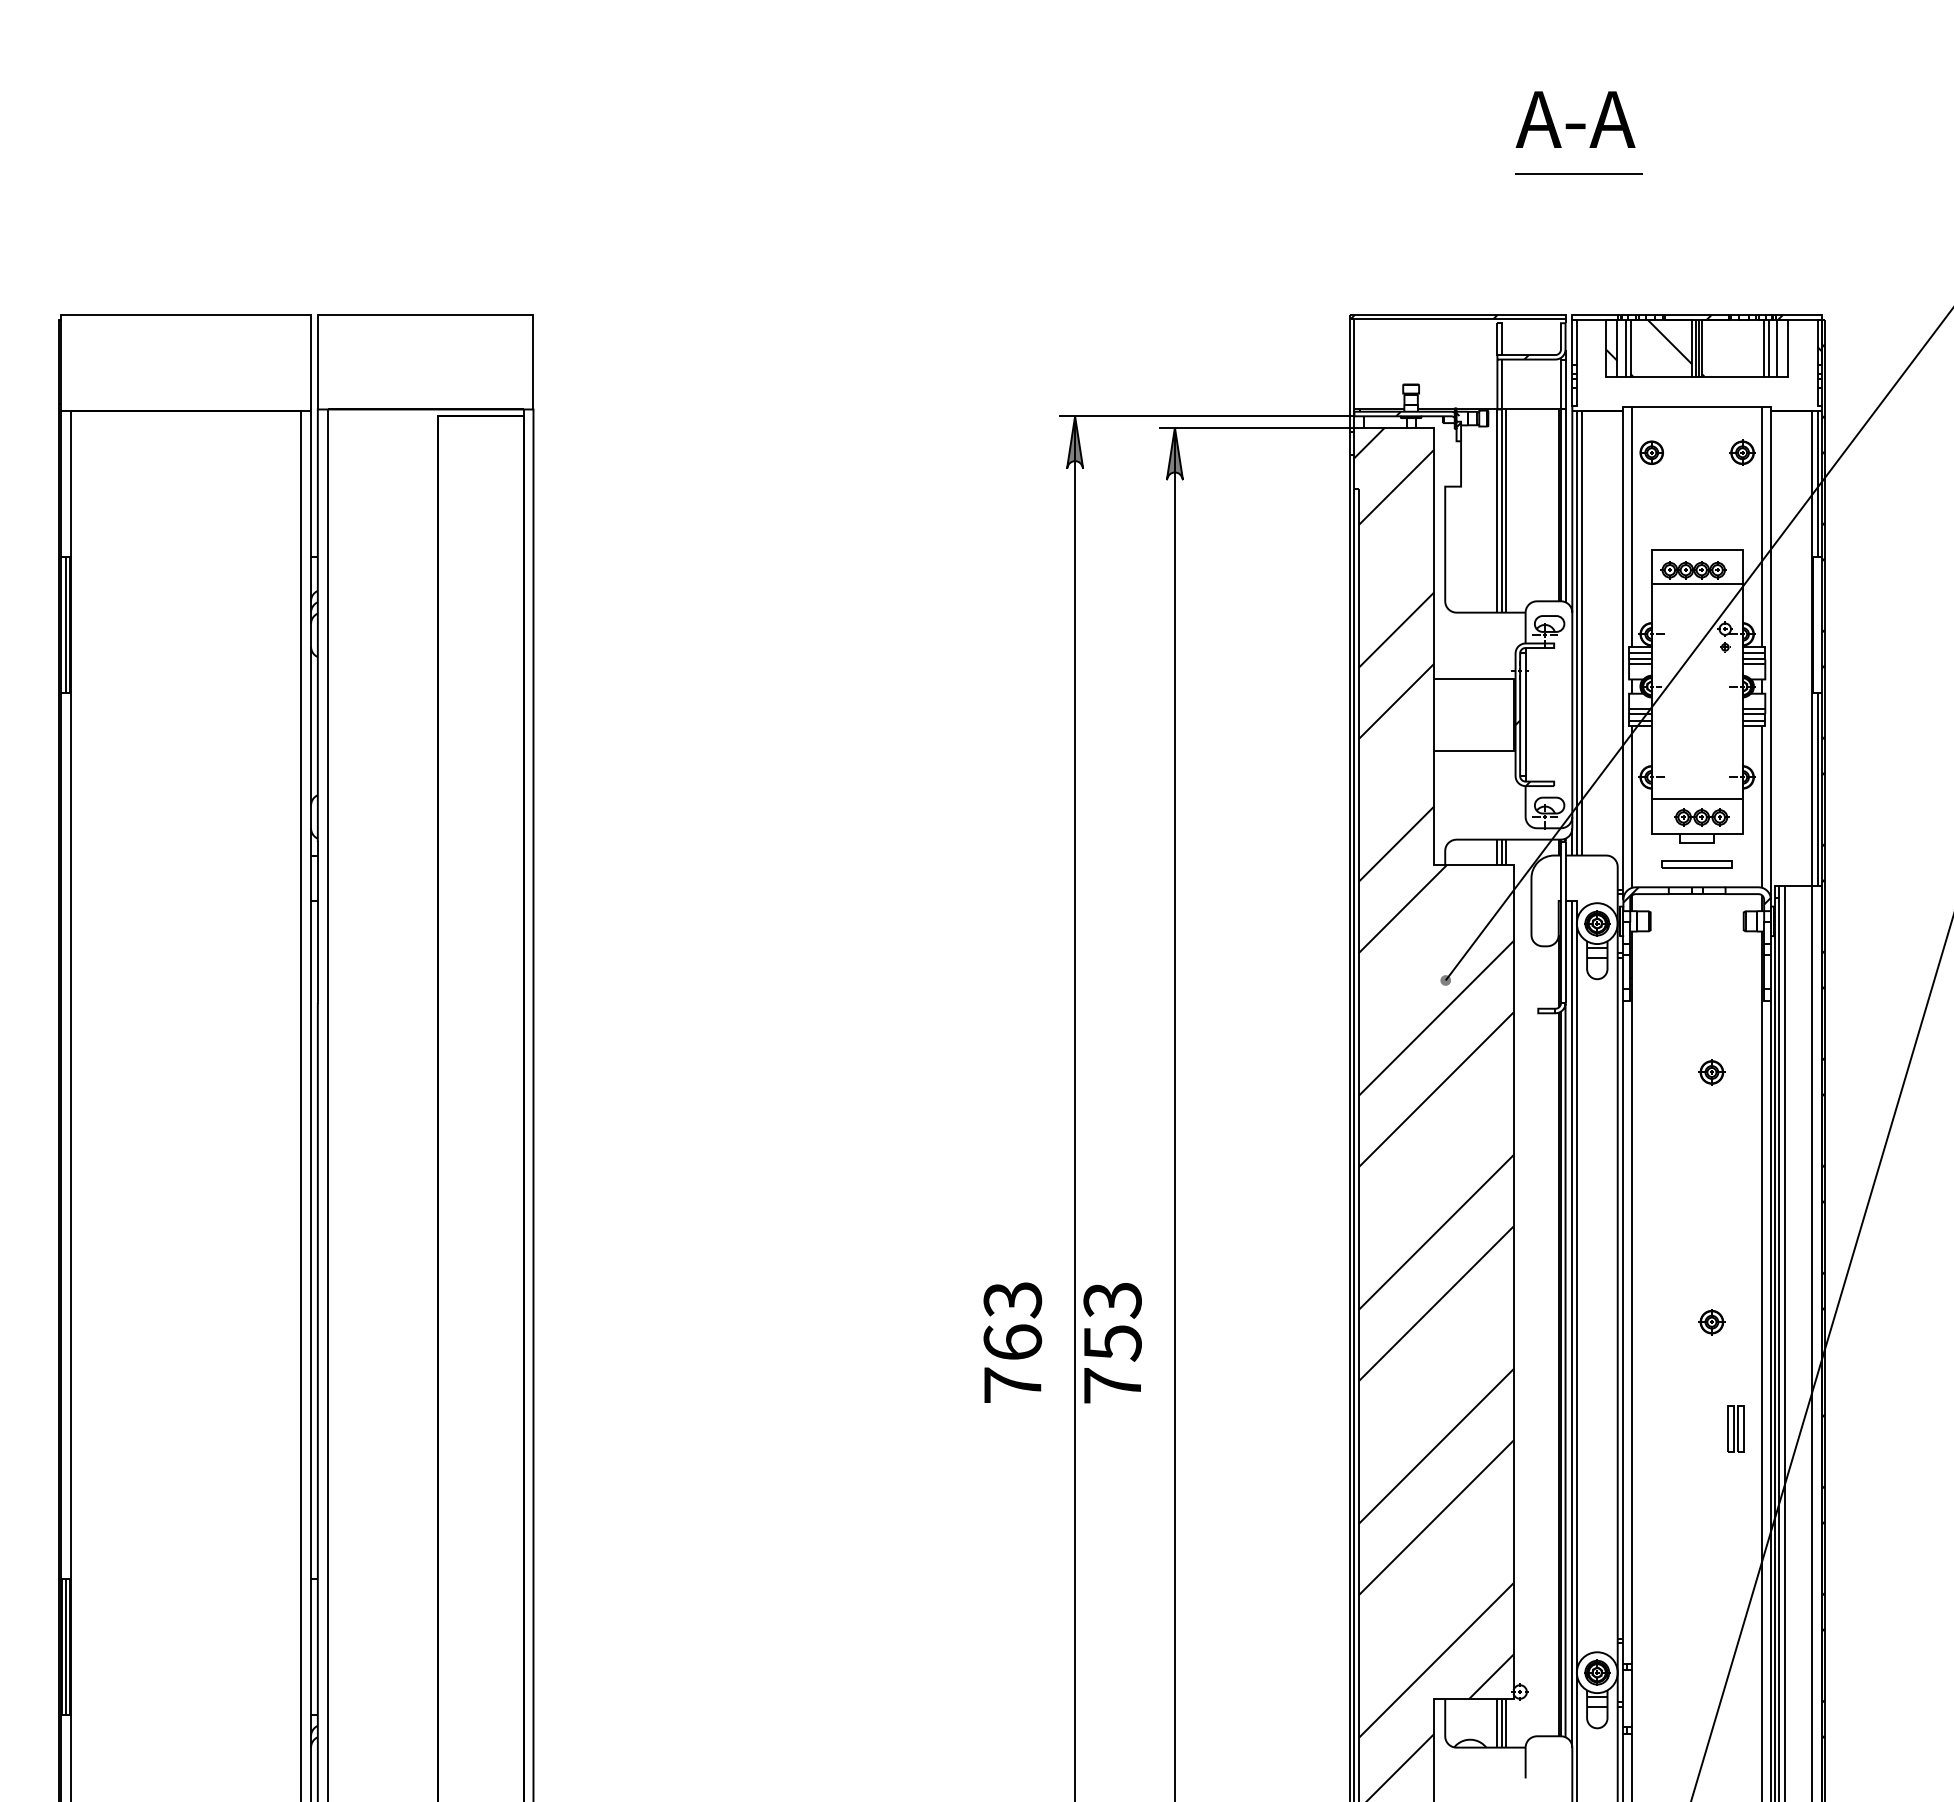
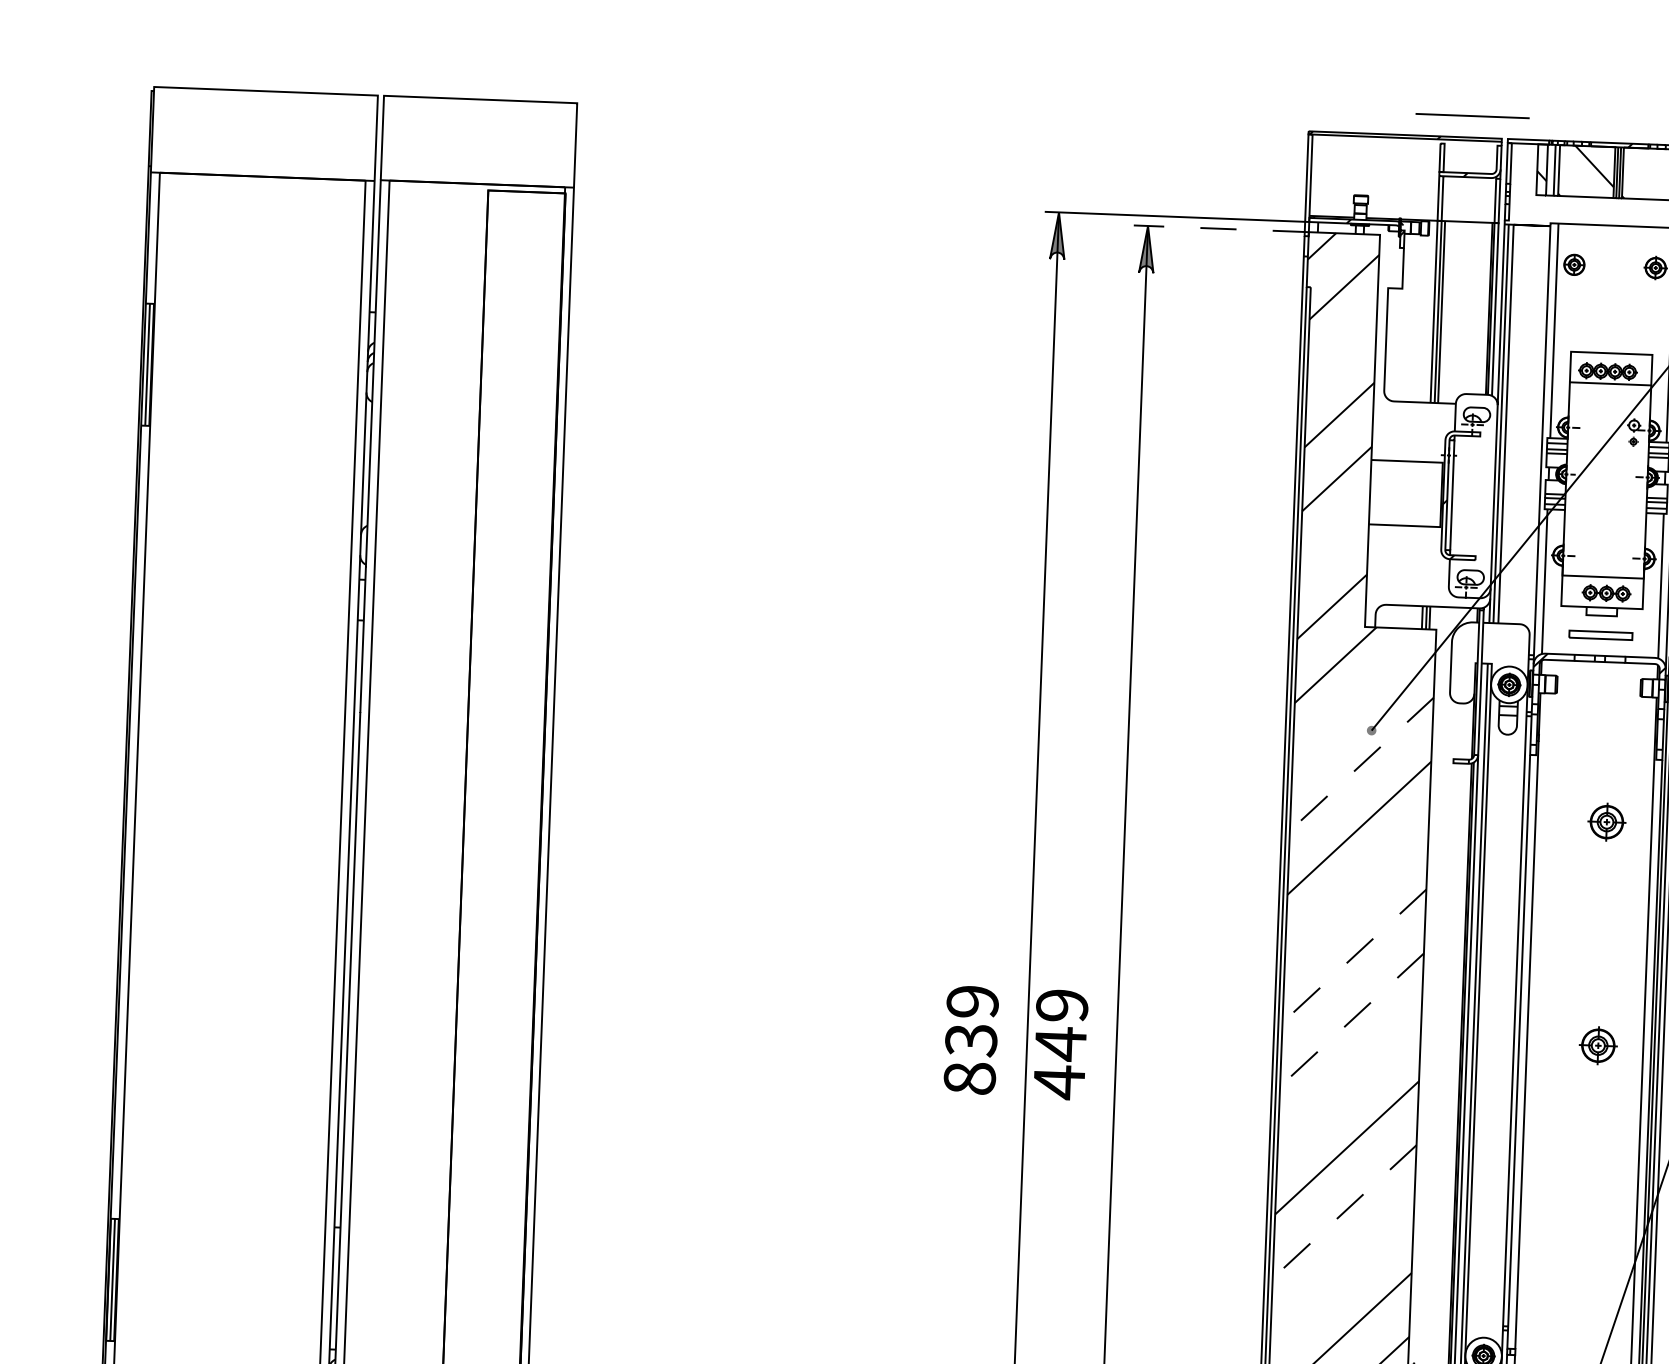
line: (1578, 173) -> (1472, 115), moved
line: (1256, 427) -> (1221, 228), solid -> dashed
line: (1435, 1018) -> (1361, 764), solid -> dashed
part: (1711, 1072) -> (1606, 822), size x1.6
line: (1435, 1232) -> (1353, 956), solid -> dashed
line: (1435, 1304) -> (1351, 1020), solid -> dashed
part: (1711, 1322) -> (1597, 1046), size x1.6
text: (1012, 1342) -> (971, 1040), 763 -> 839
text: (1112, 1343) -> (1060, 1044), 753 -> 449
part: (1735, 1428) -> (1615, 1141), removed
line: (1435, 1518) -> (1343, 1212), solid -> dashed

